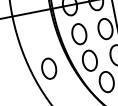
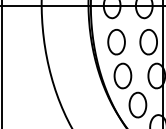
part: (48, 68) -> (72, 75), removed

